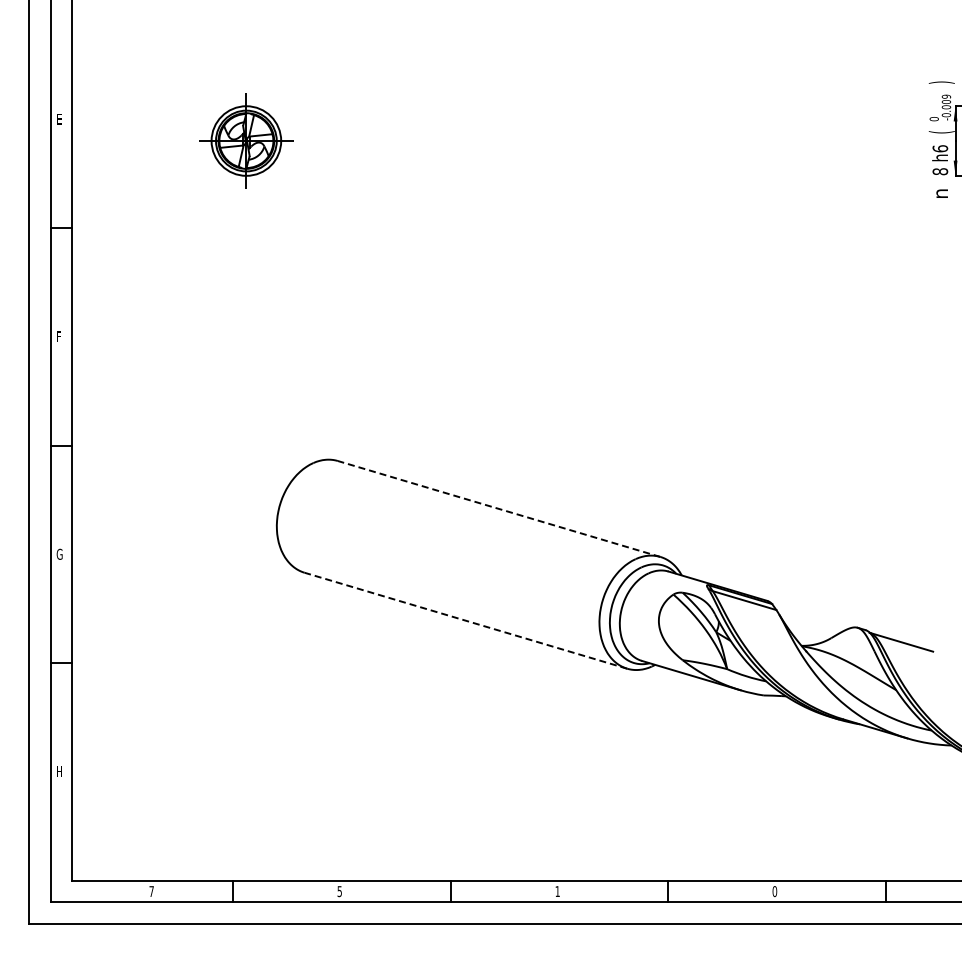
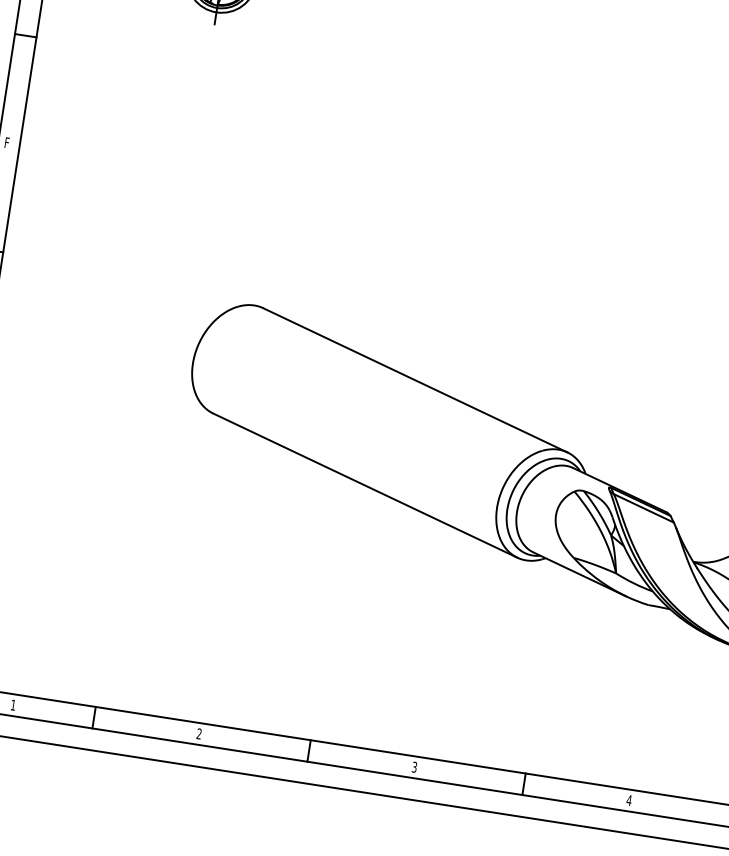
line: (498, 508) -> (414, 379), dashed -> solid
line: (465, 620) -> (364, 485), dashed -> solid
text: (151, 891) -> (13, 705), 7 -> 1
text: (339, 891) -> (199, 733), 5 -> 2
text: (557, 891) -> (414, 767), 1 -> 3
text: (774, 891) -> (628, 800), 0 -> 4

